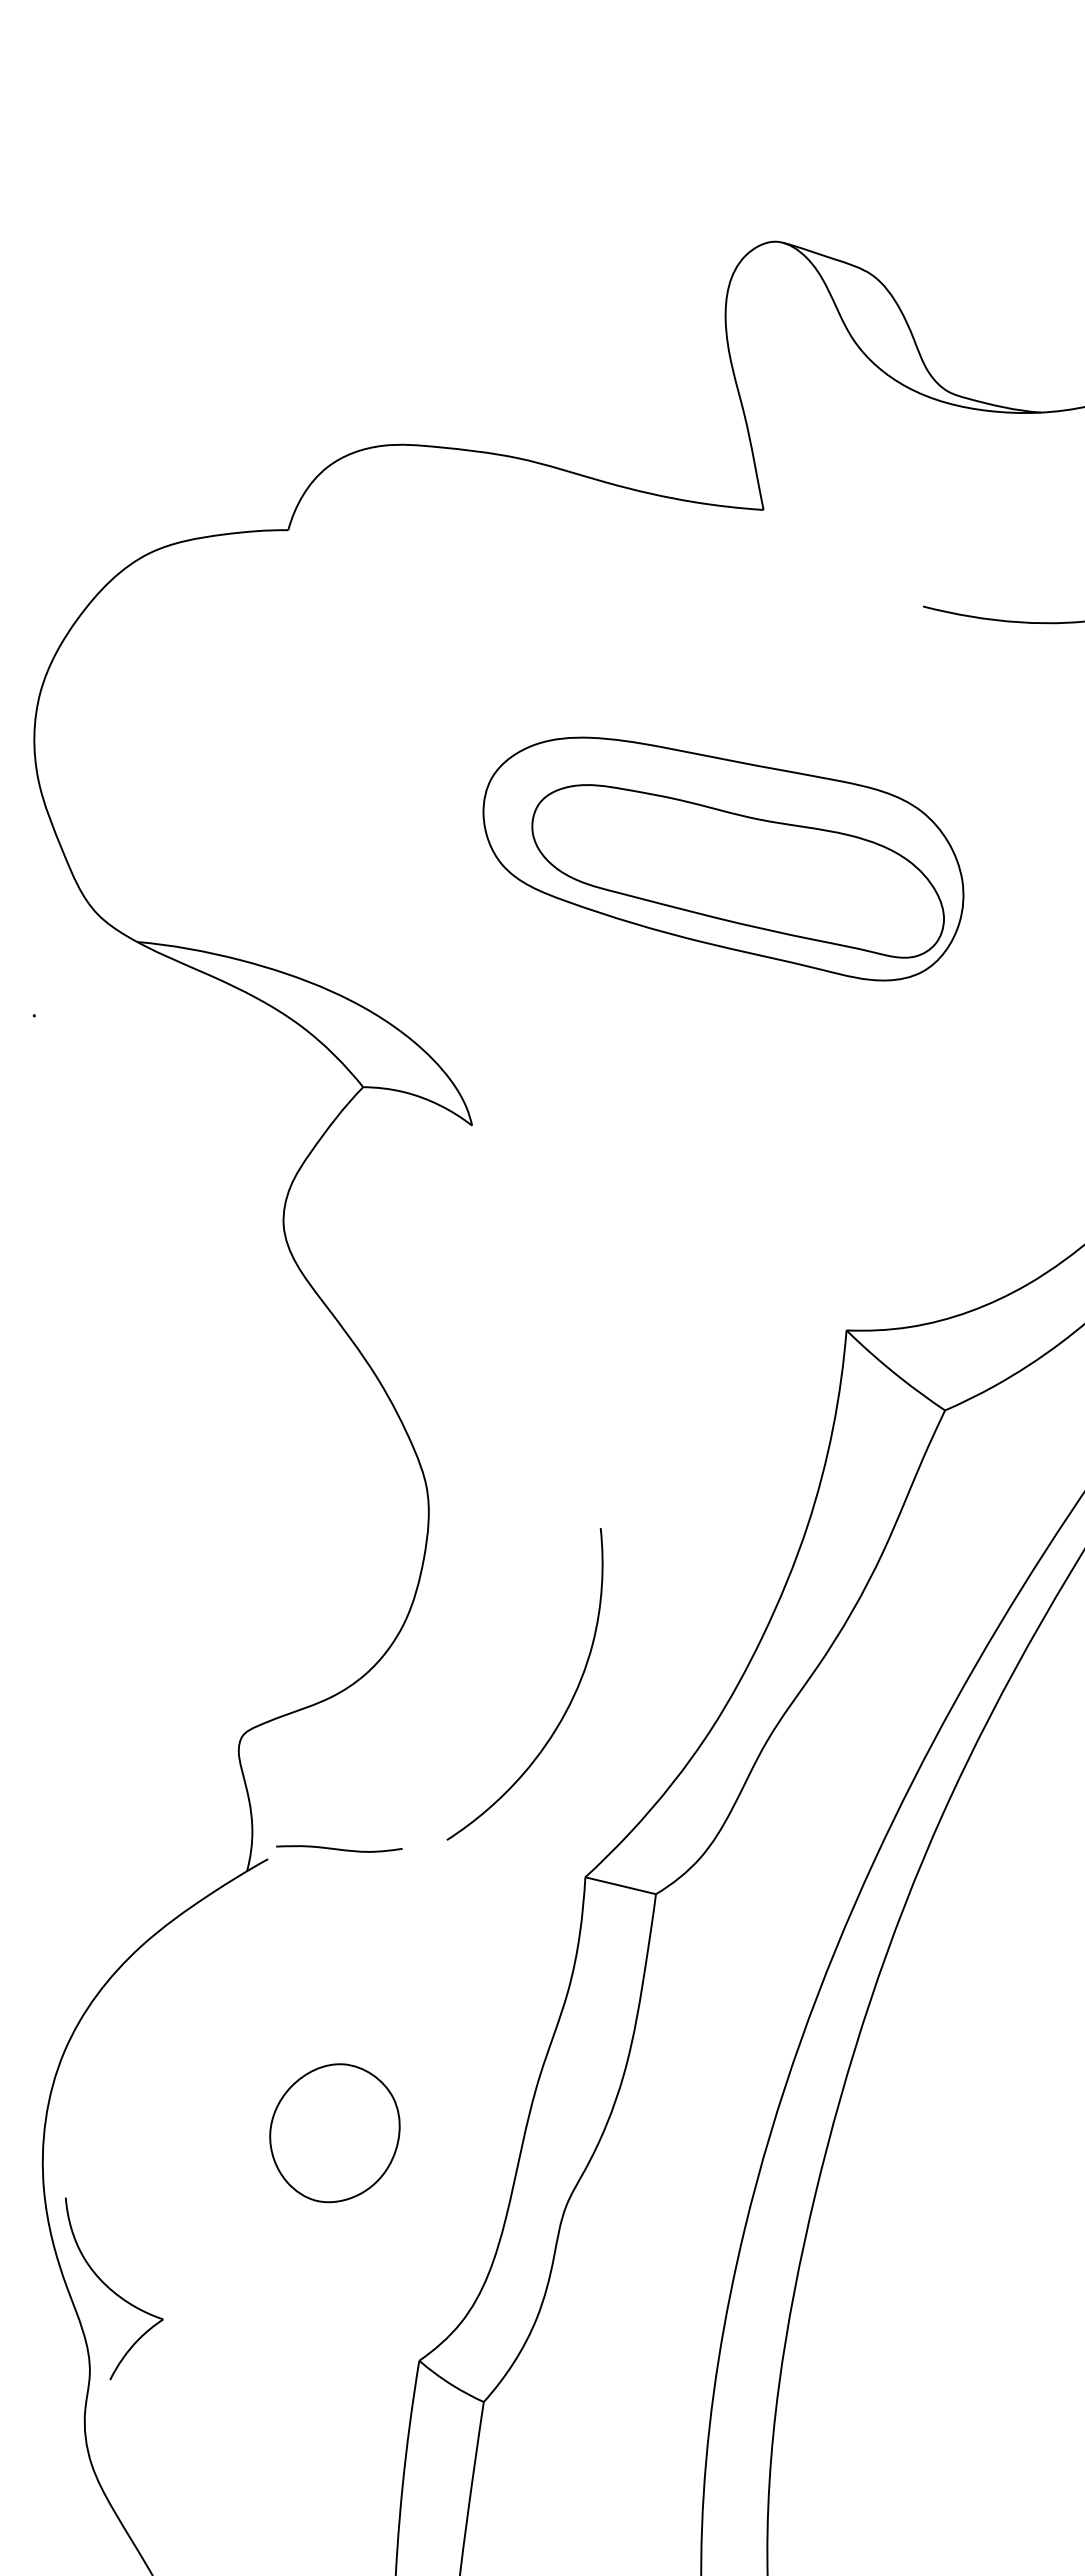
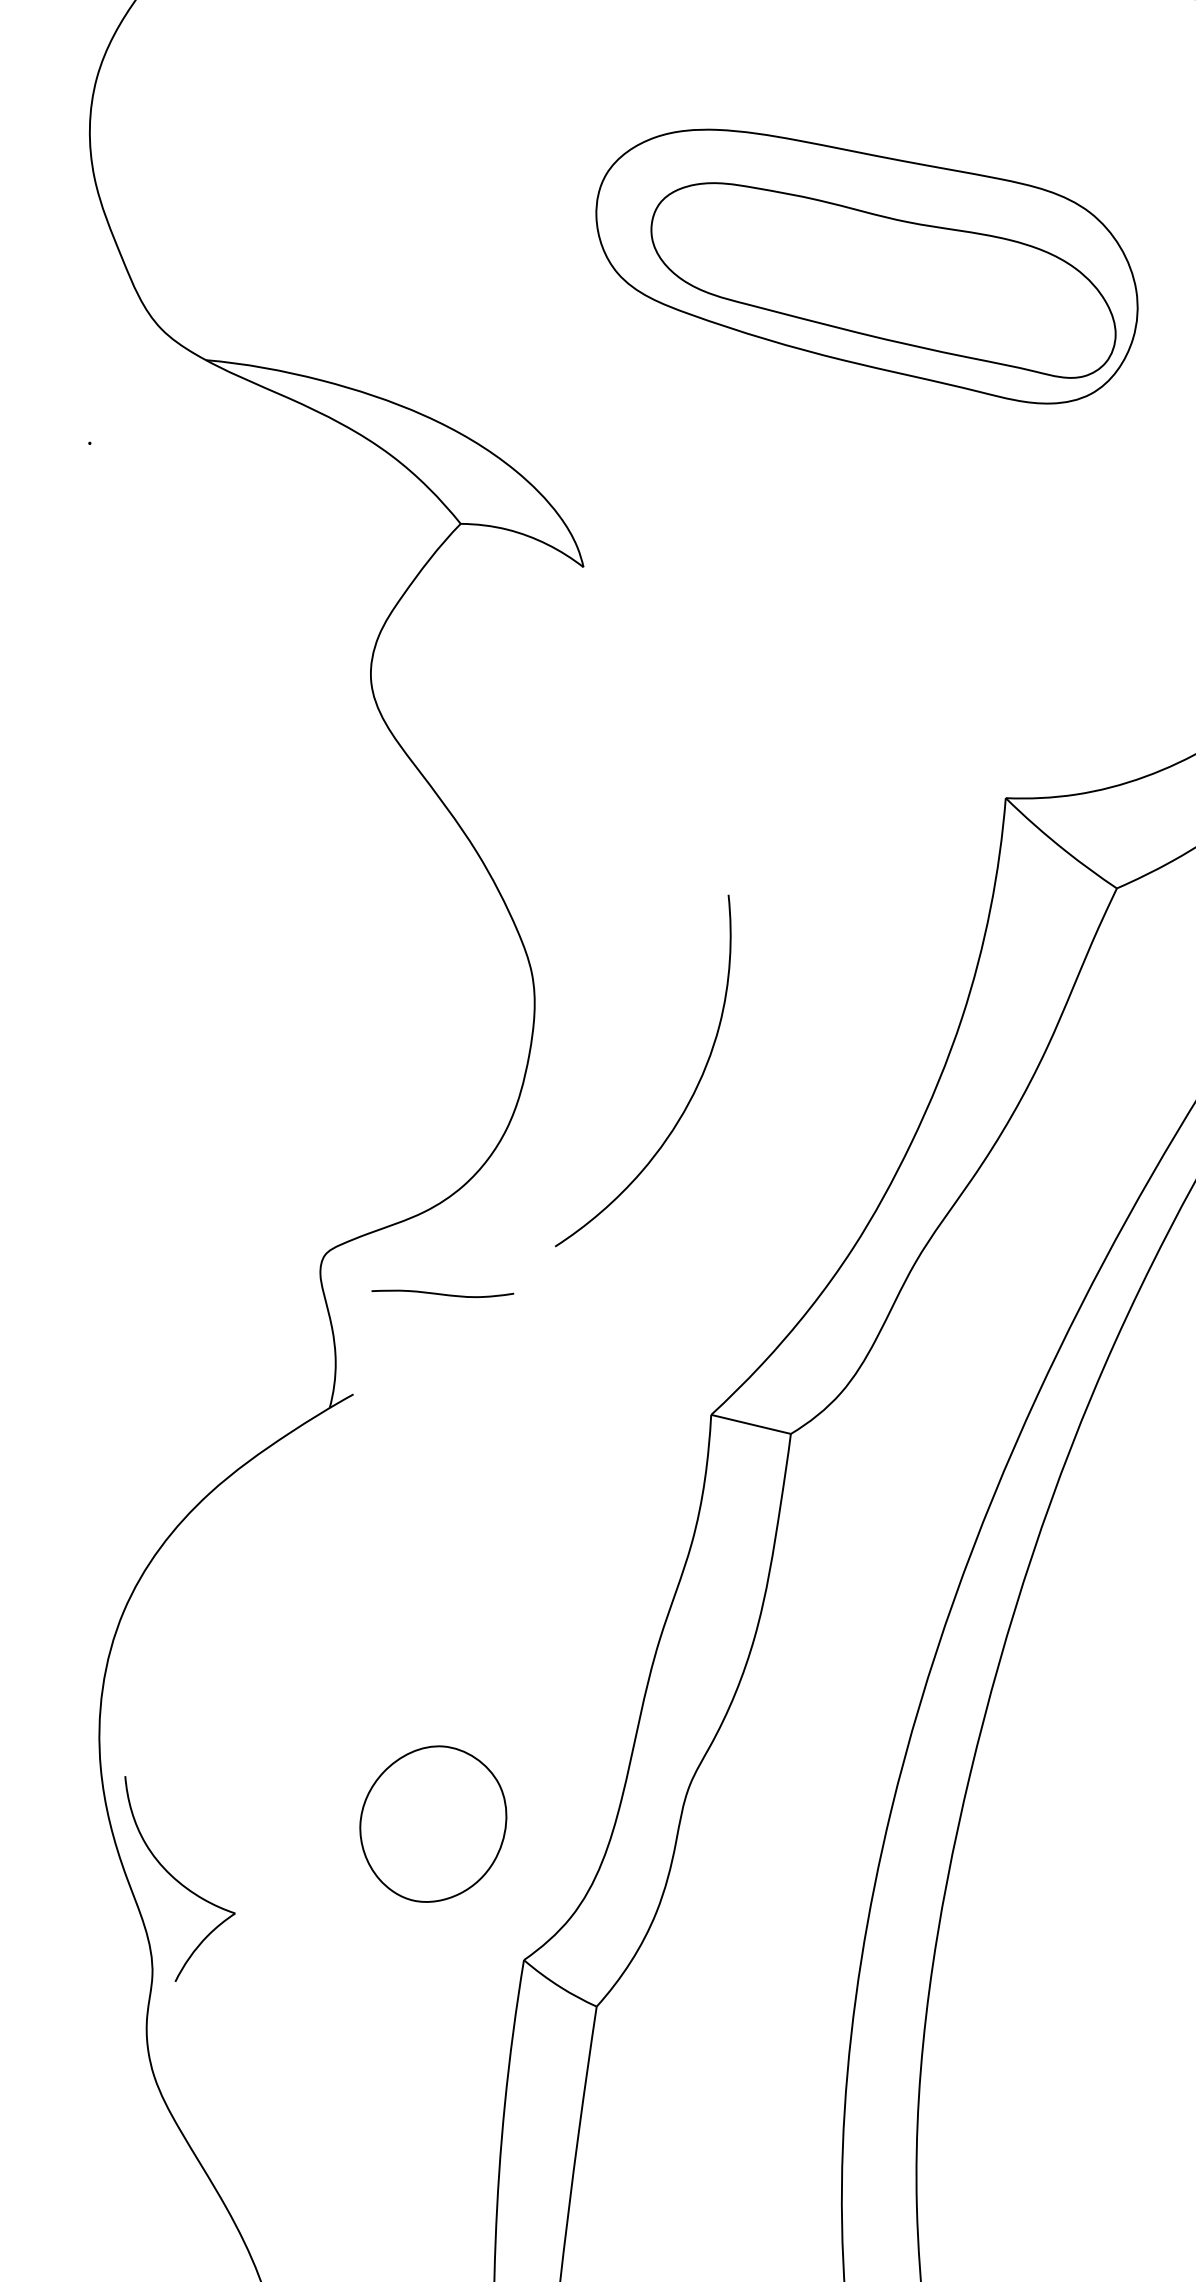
curve: (567, 1706) -> (691, 1095), moved
curve: (339, 1848) -> (442, 1293), moved
part: (334, 2133) -> (432, 1824), moved

